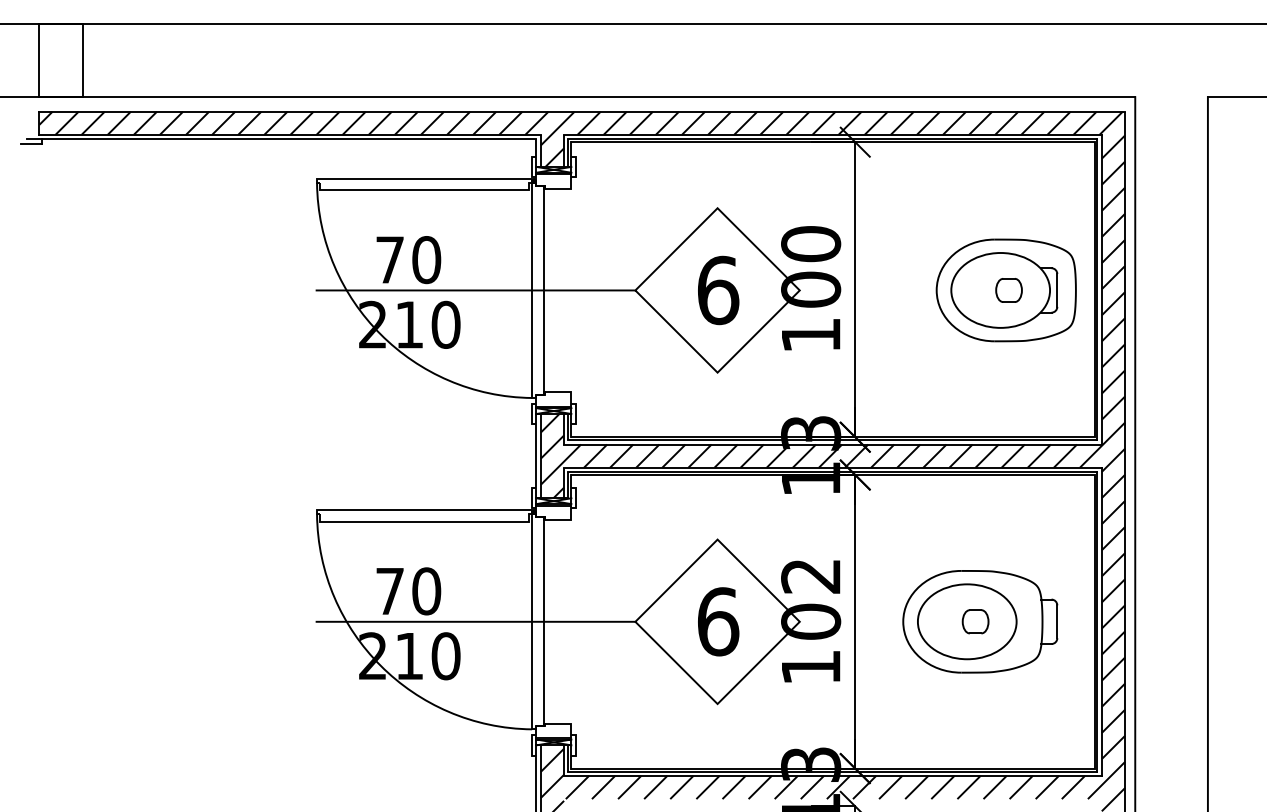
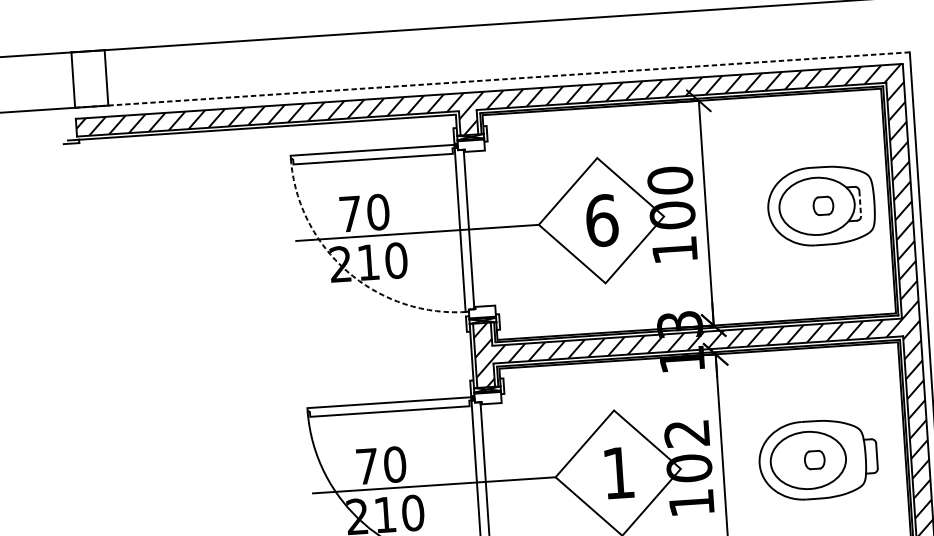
line: (587, 97) -> (492, 80), solid -> dashed
line: (1057, 290) -> (860, 203), solid -> dashed
arc: (380, 334) -> (346, 271), solid -> dashed
text: (718, 621) -> (618, 472), 6 -> 1

